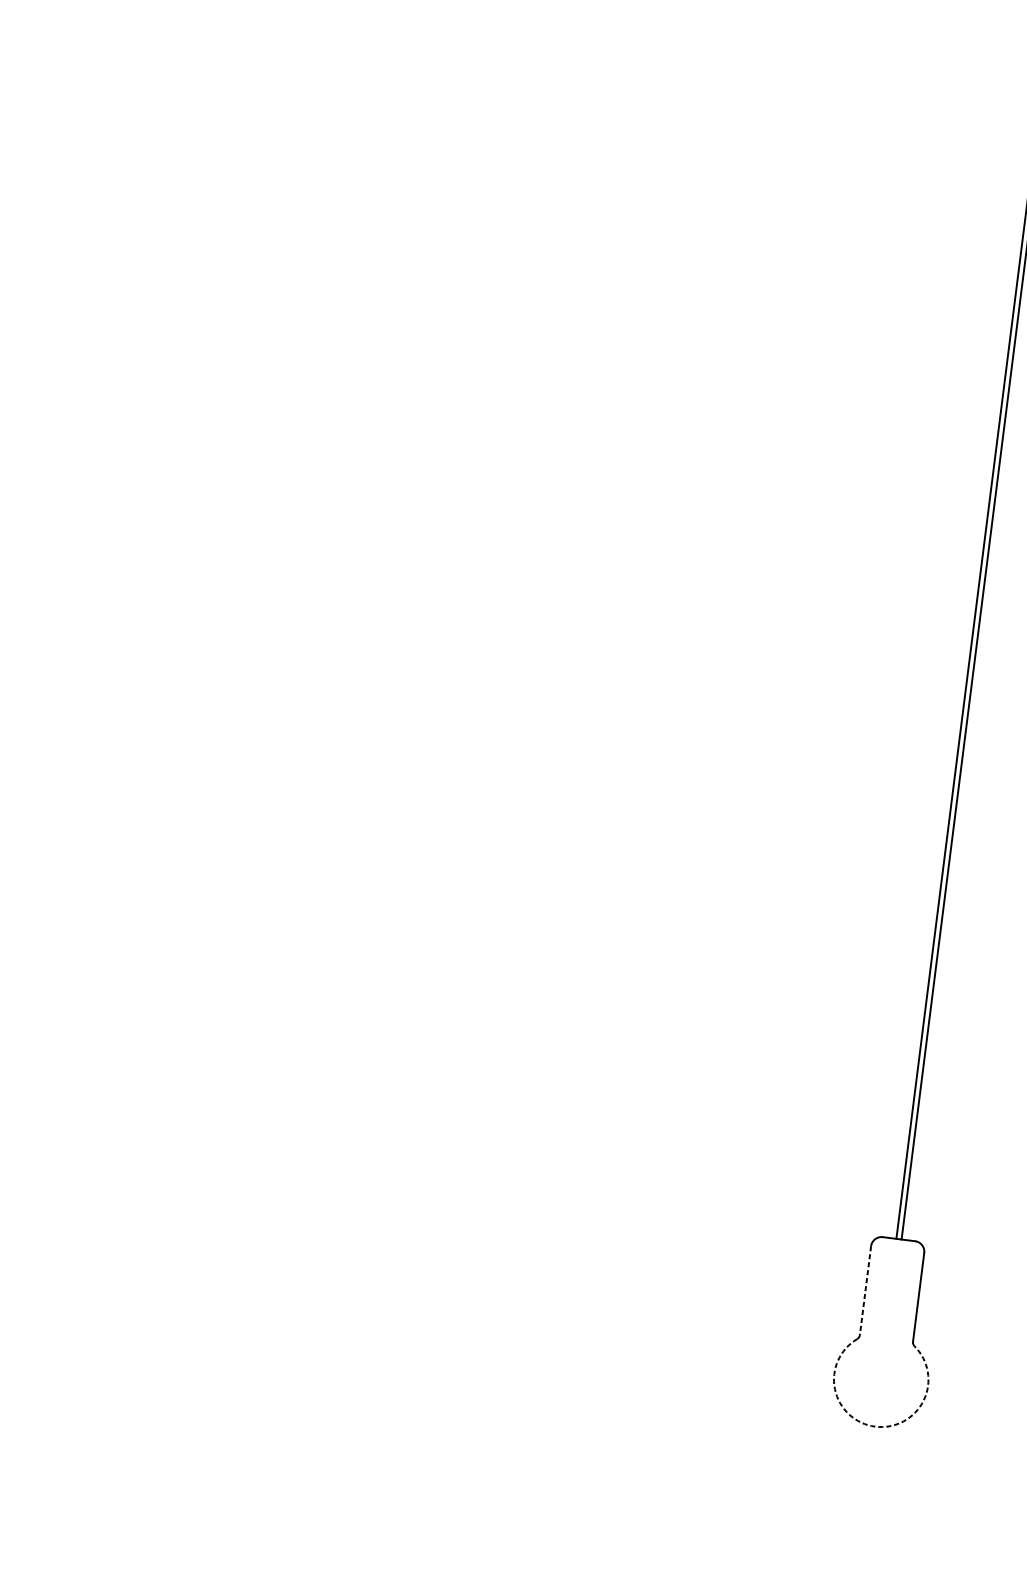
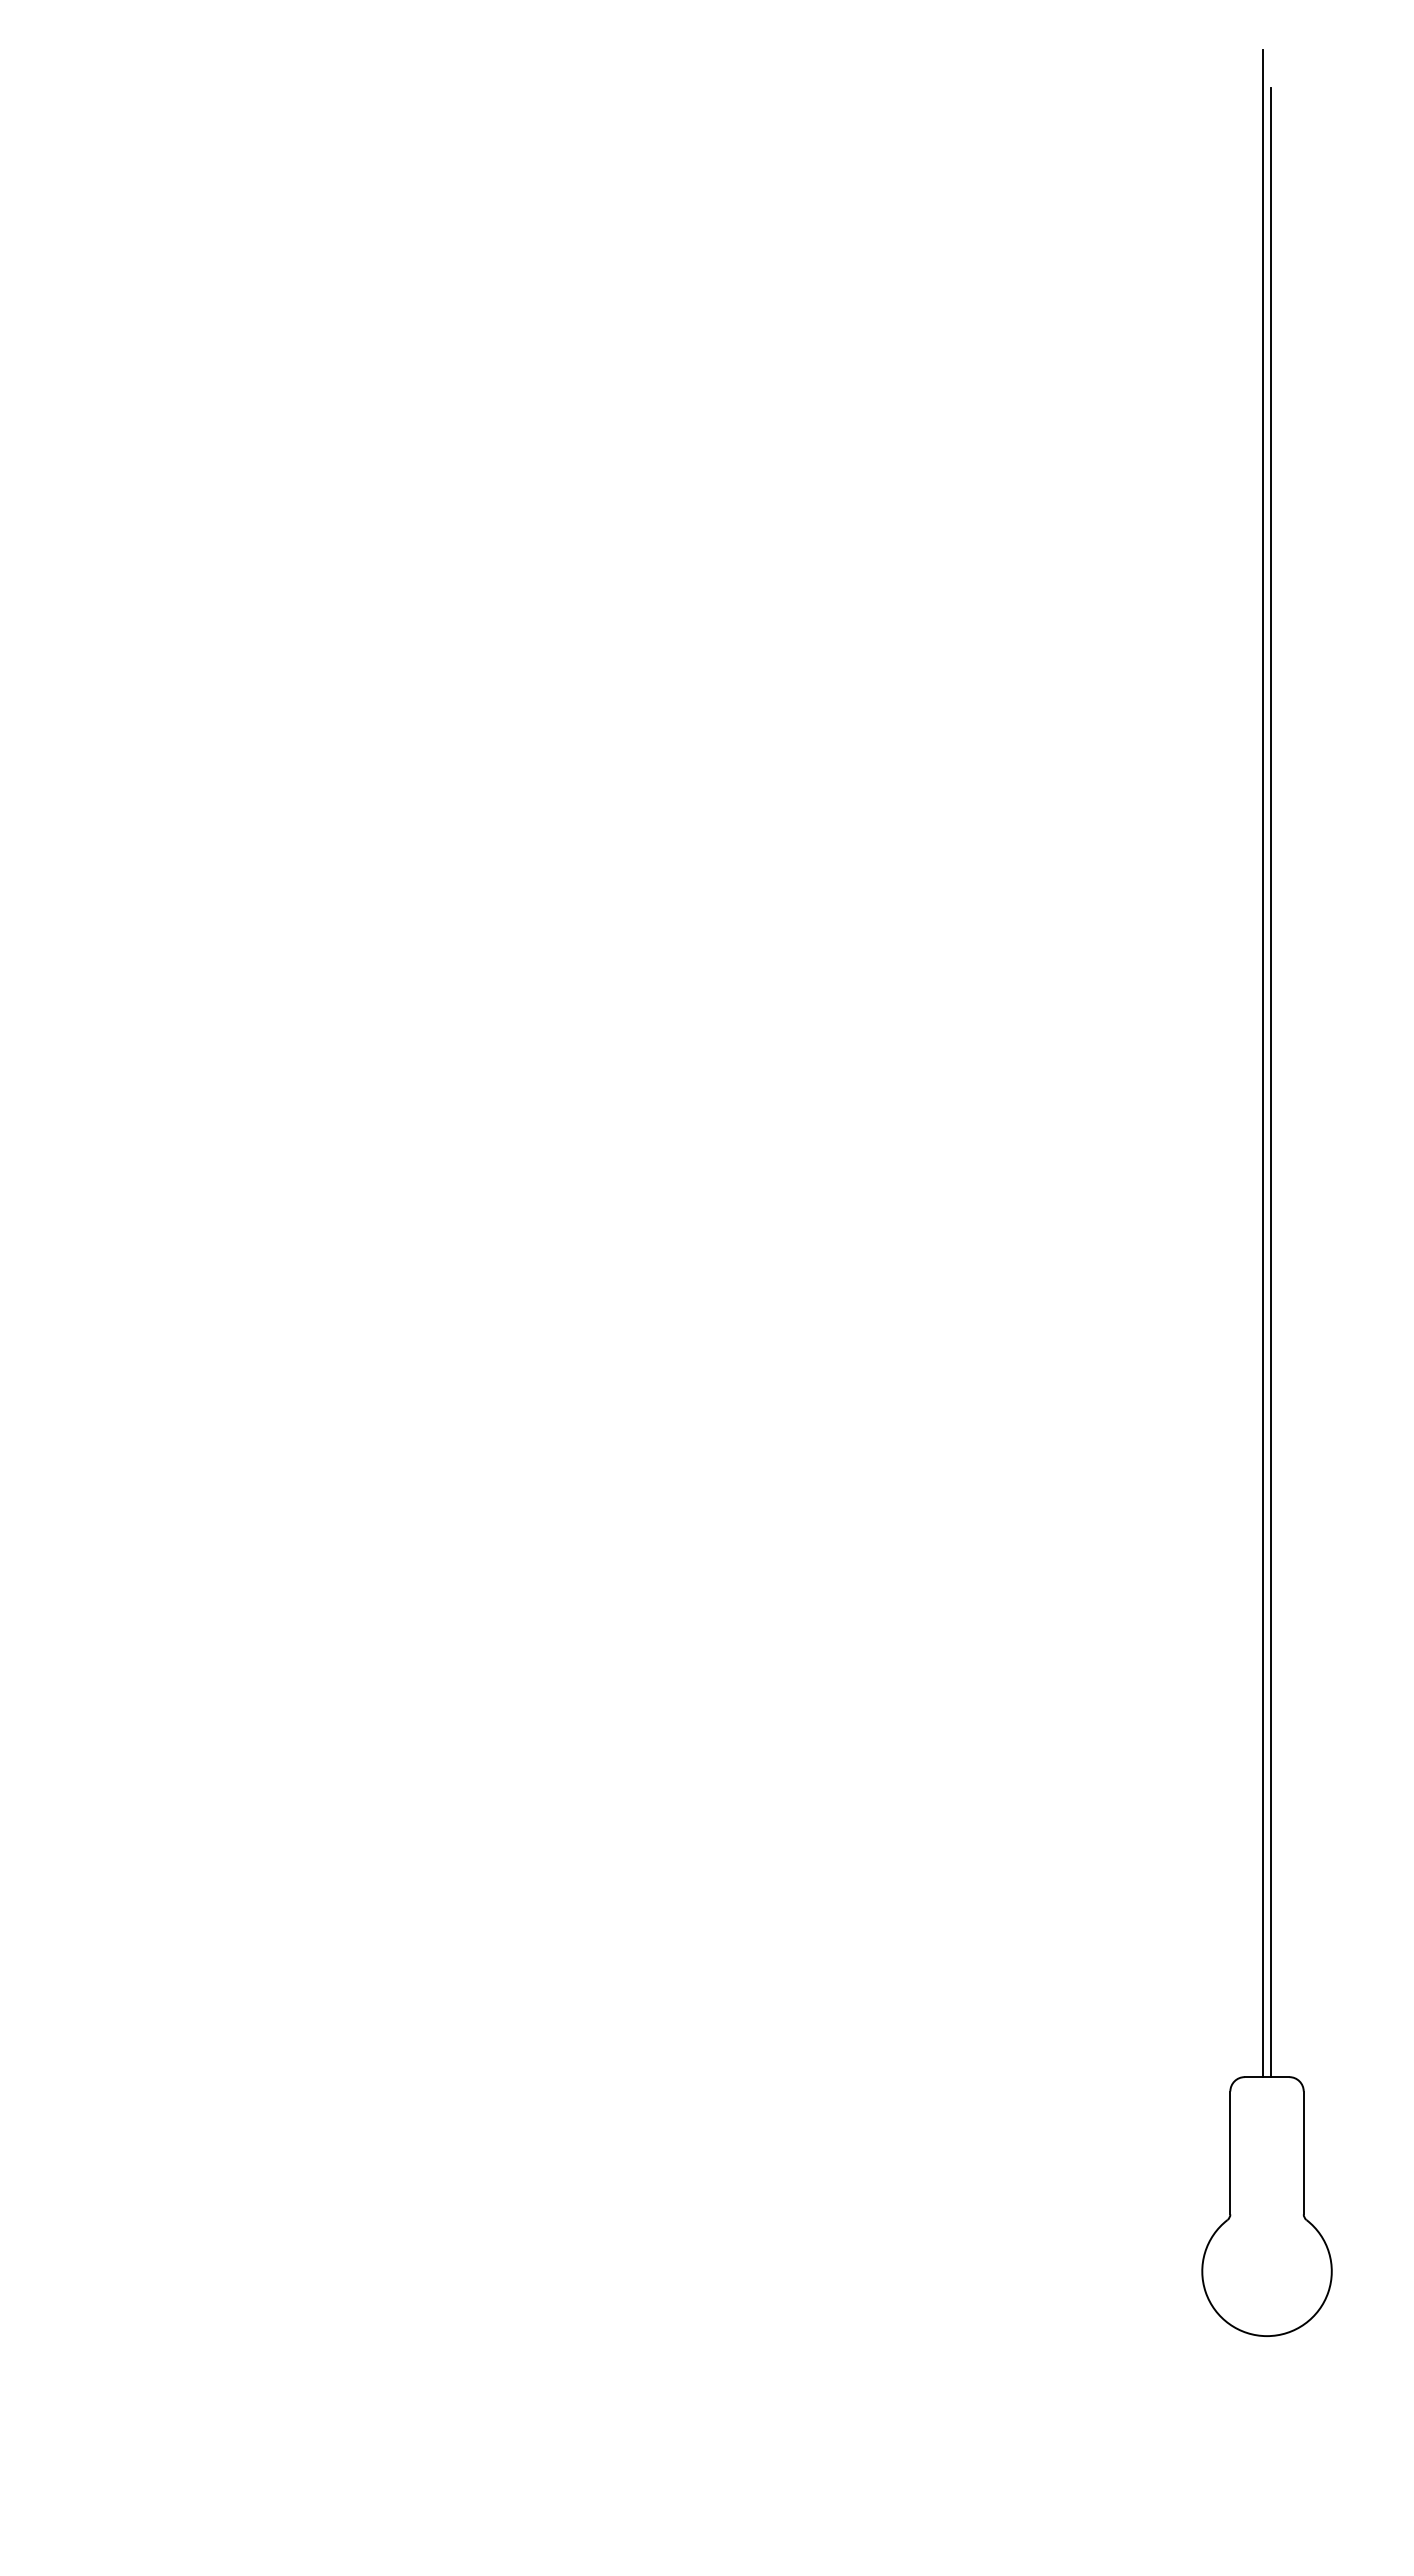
line: (865, 1291) -> (1230, 2153), dashed -> solid
arc: (875, 1426) -> (1267, 2336), dashed -> solid

